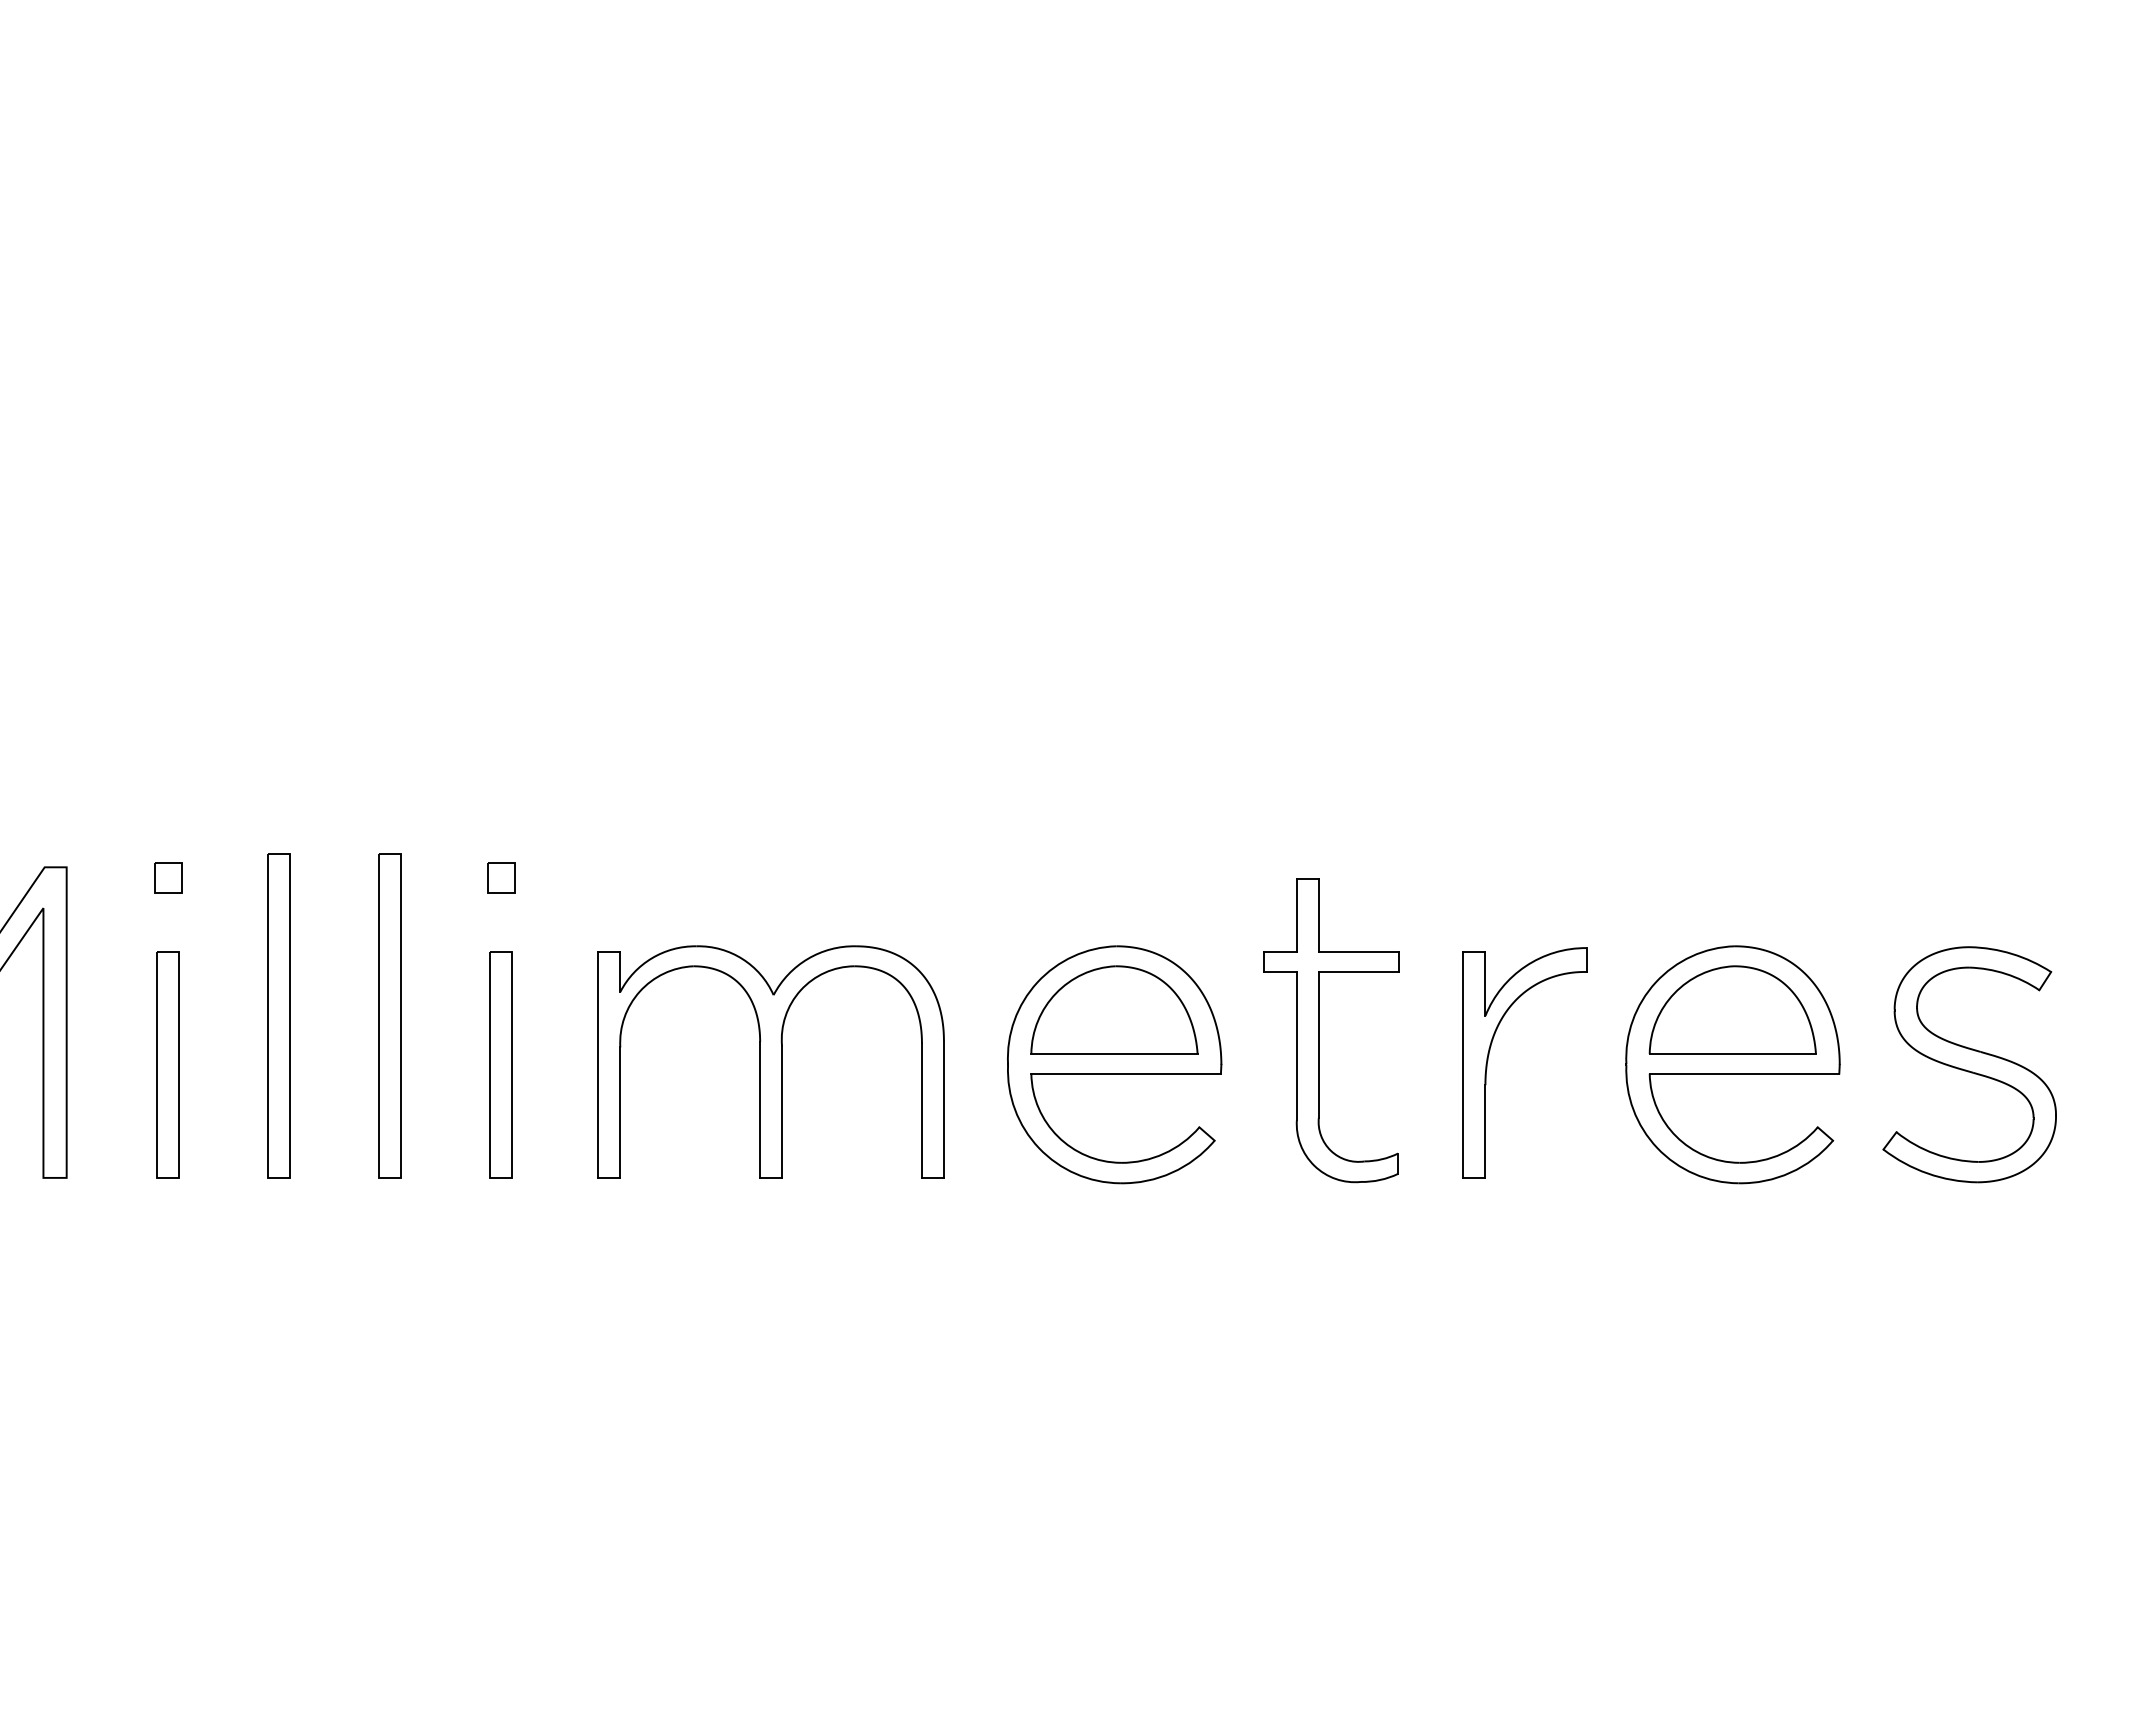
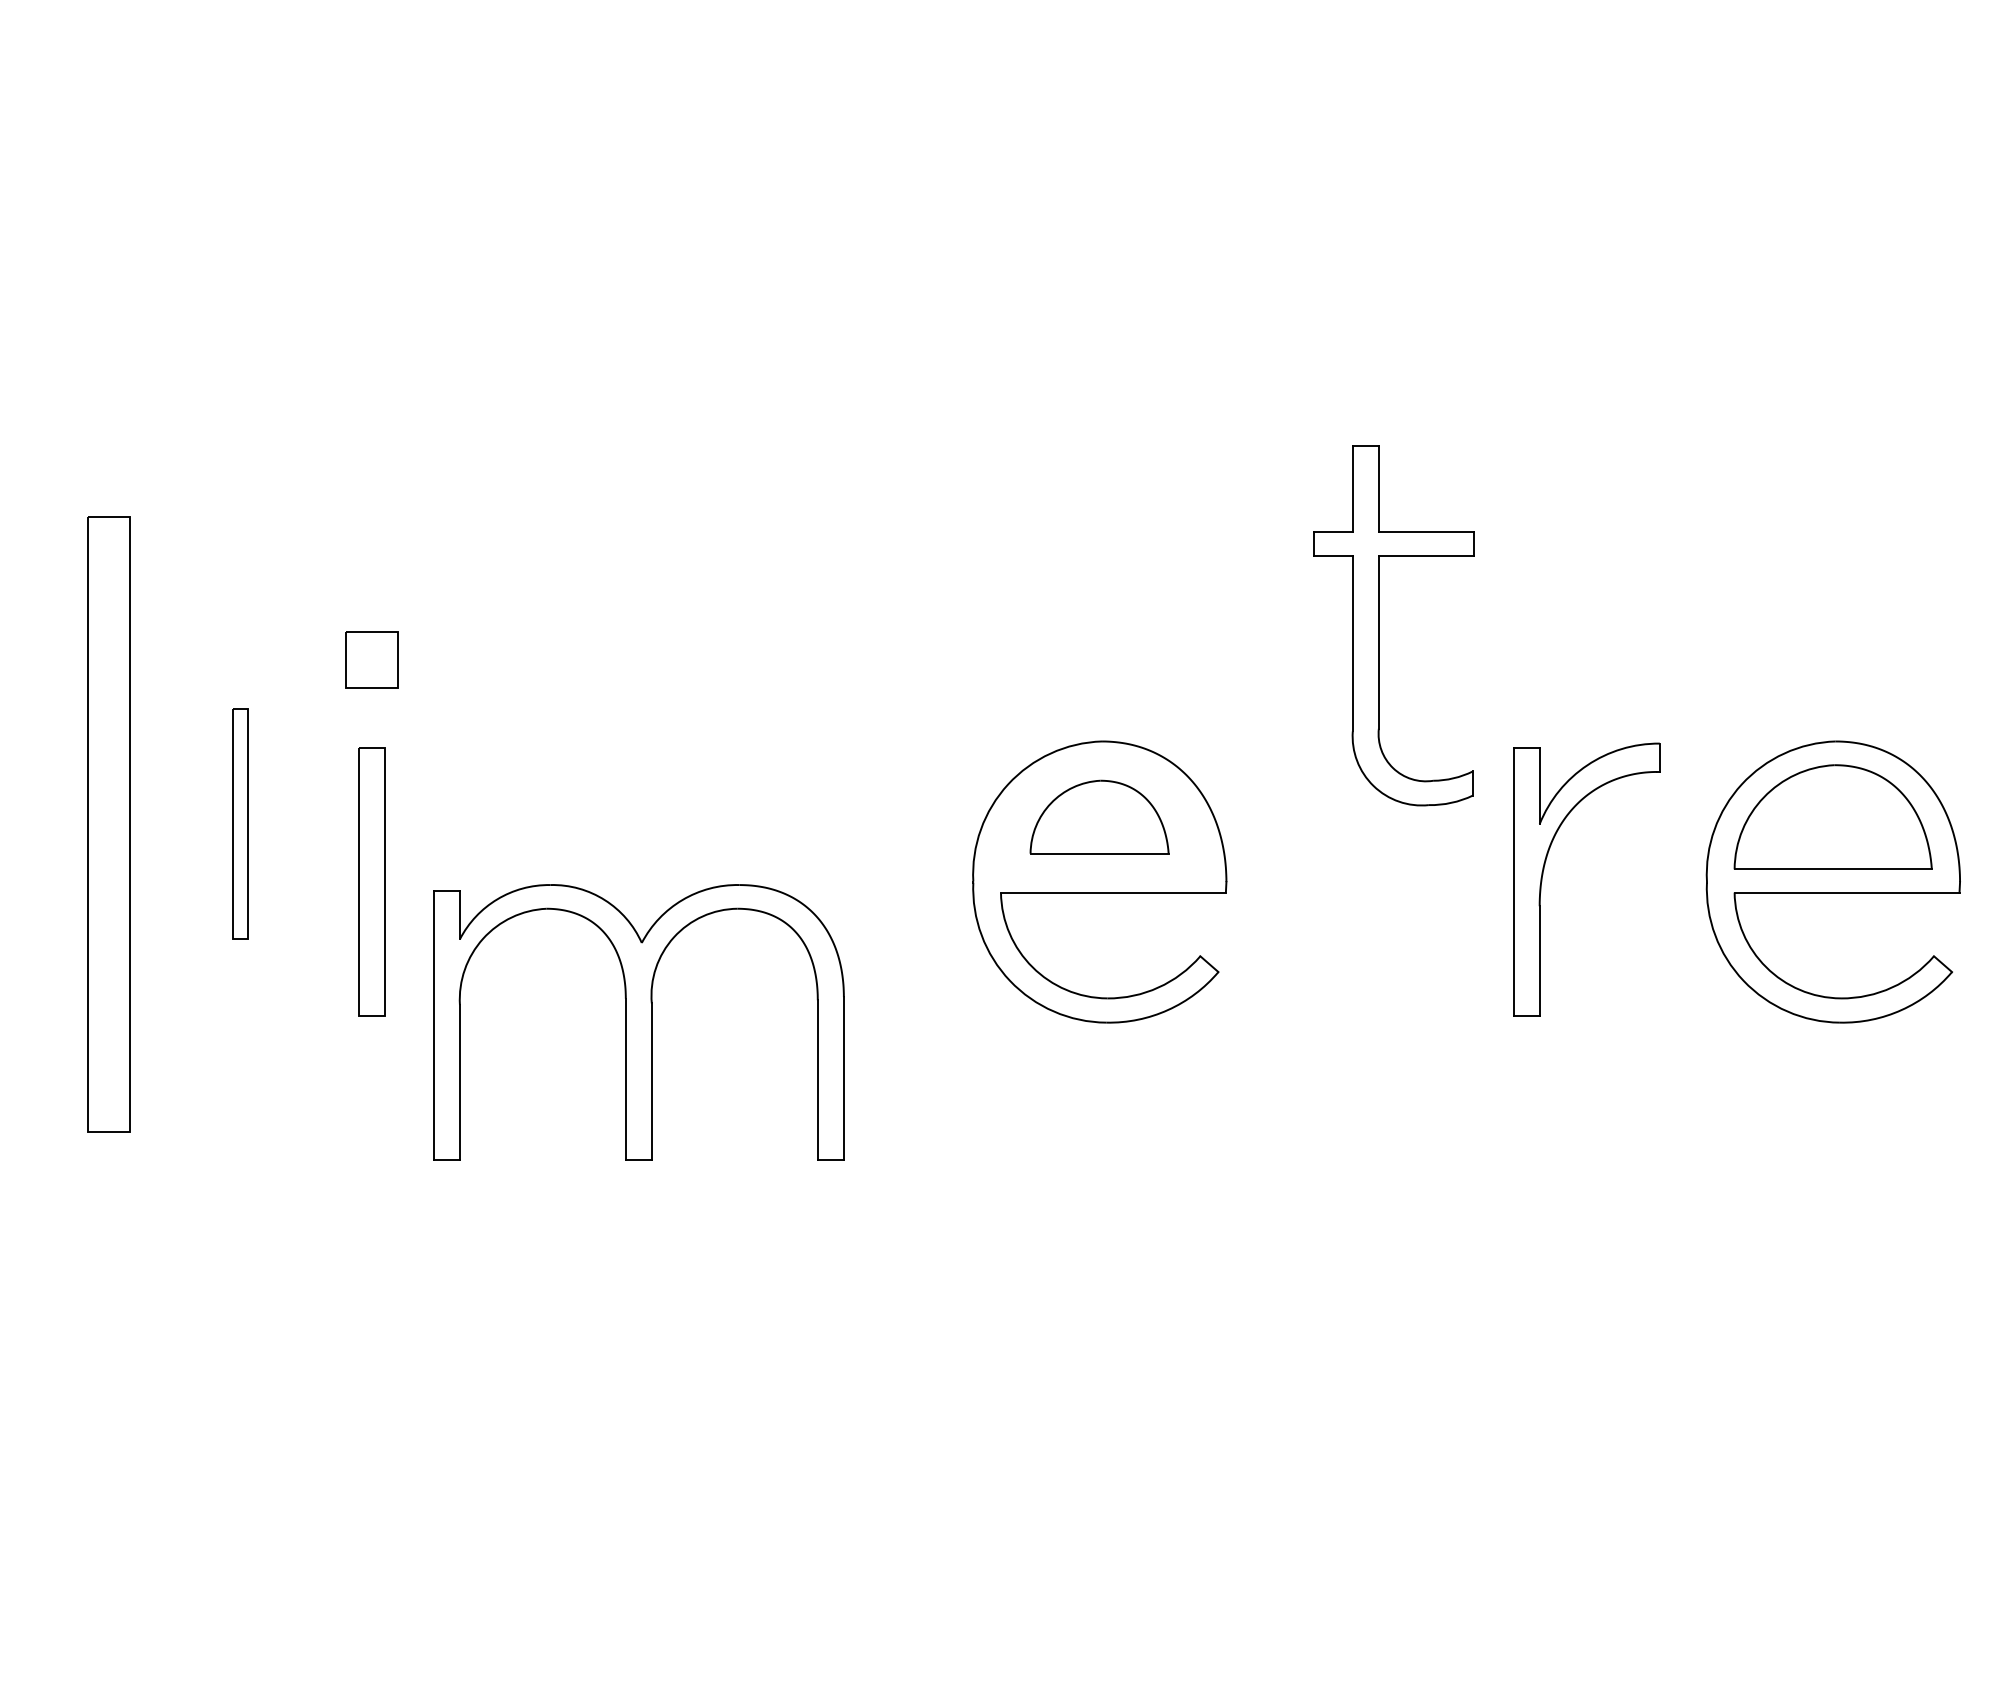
part: (501, 877) -> (372, 659), size x1.6
part: (1114, 1009) -> (1099, 816), size x0.7
part: (278, 1015) -> (107, 823), size x1.6
part: (389, 1015) -> (239, 823), size x0.6
part: (1319, 1030) -> (1379, 625), moved
part: (770, 1061) -> (638, 1021), moved

